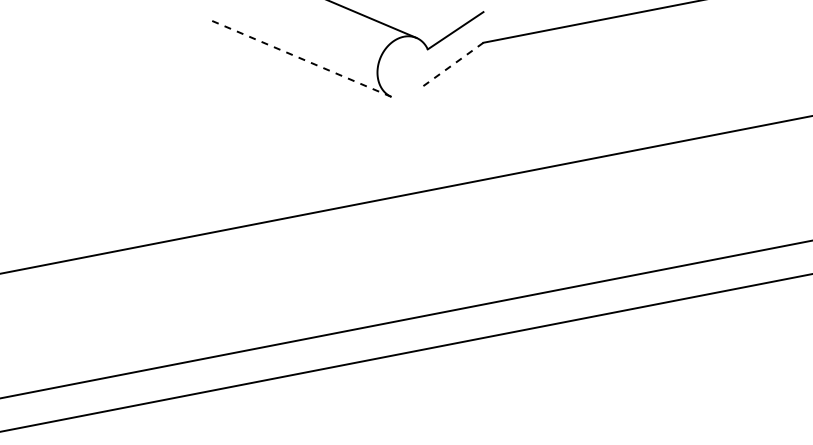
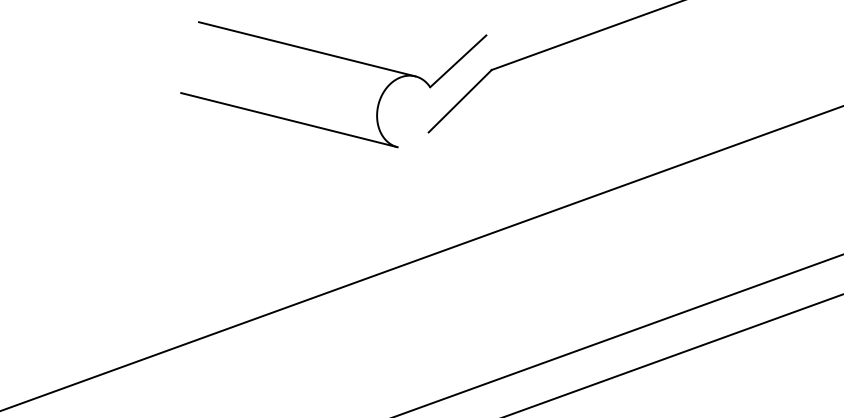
line: (301, 58) -> (289, 119), dashed -> solid
line: (451, 65) -> (459, 101), dashed -> solid

